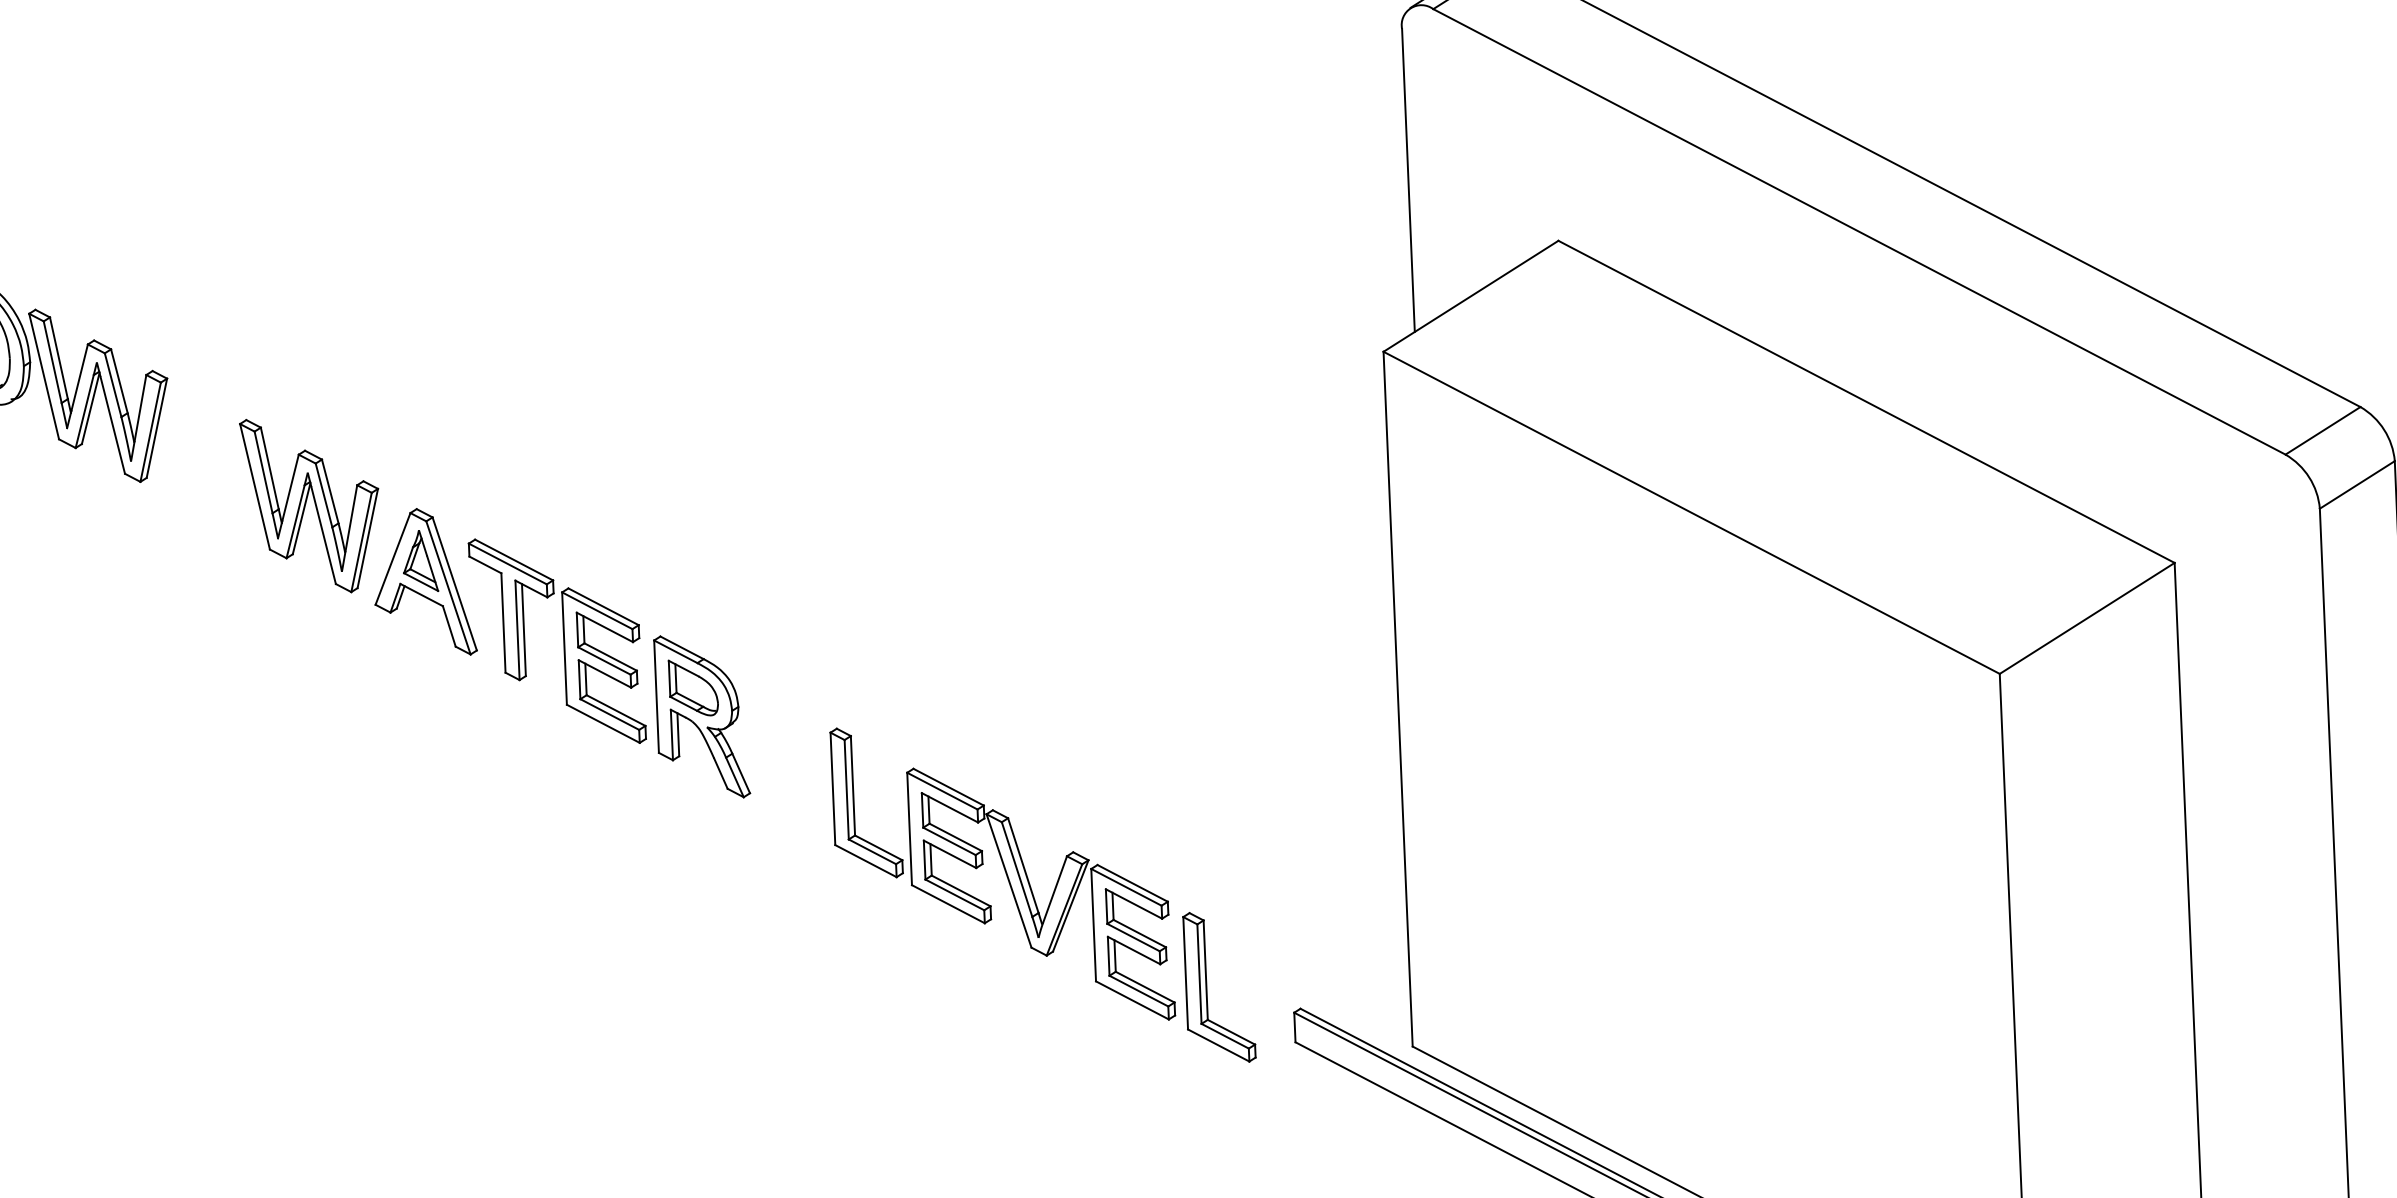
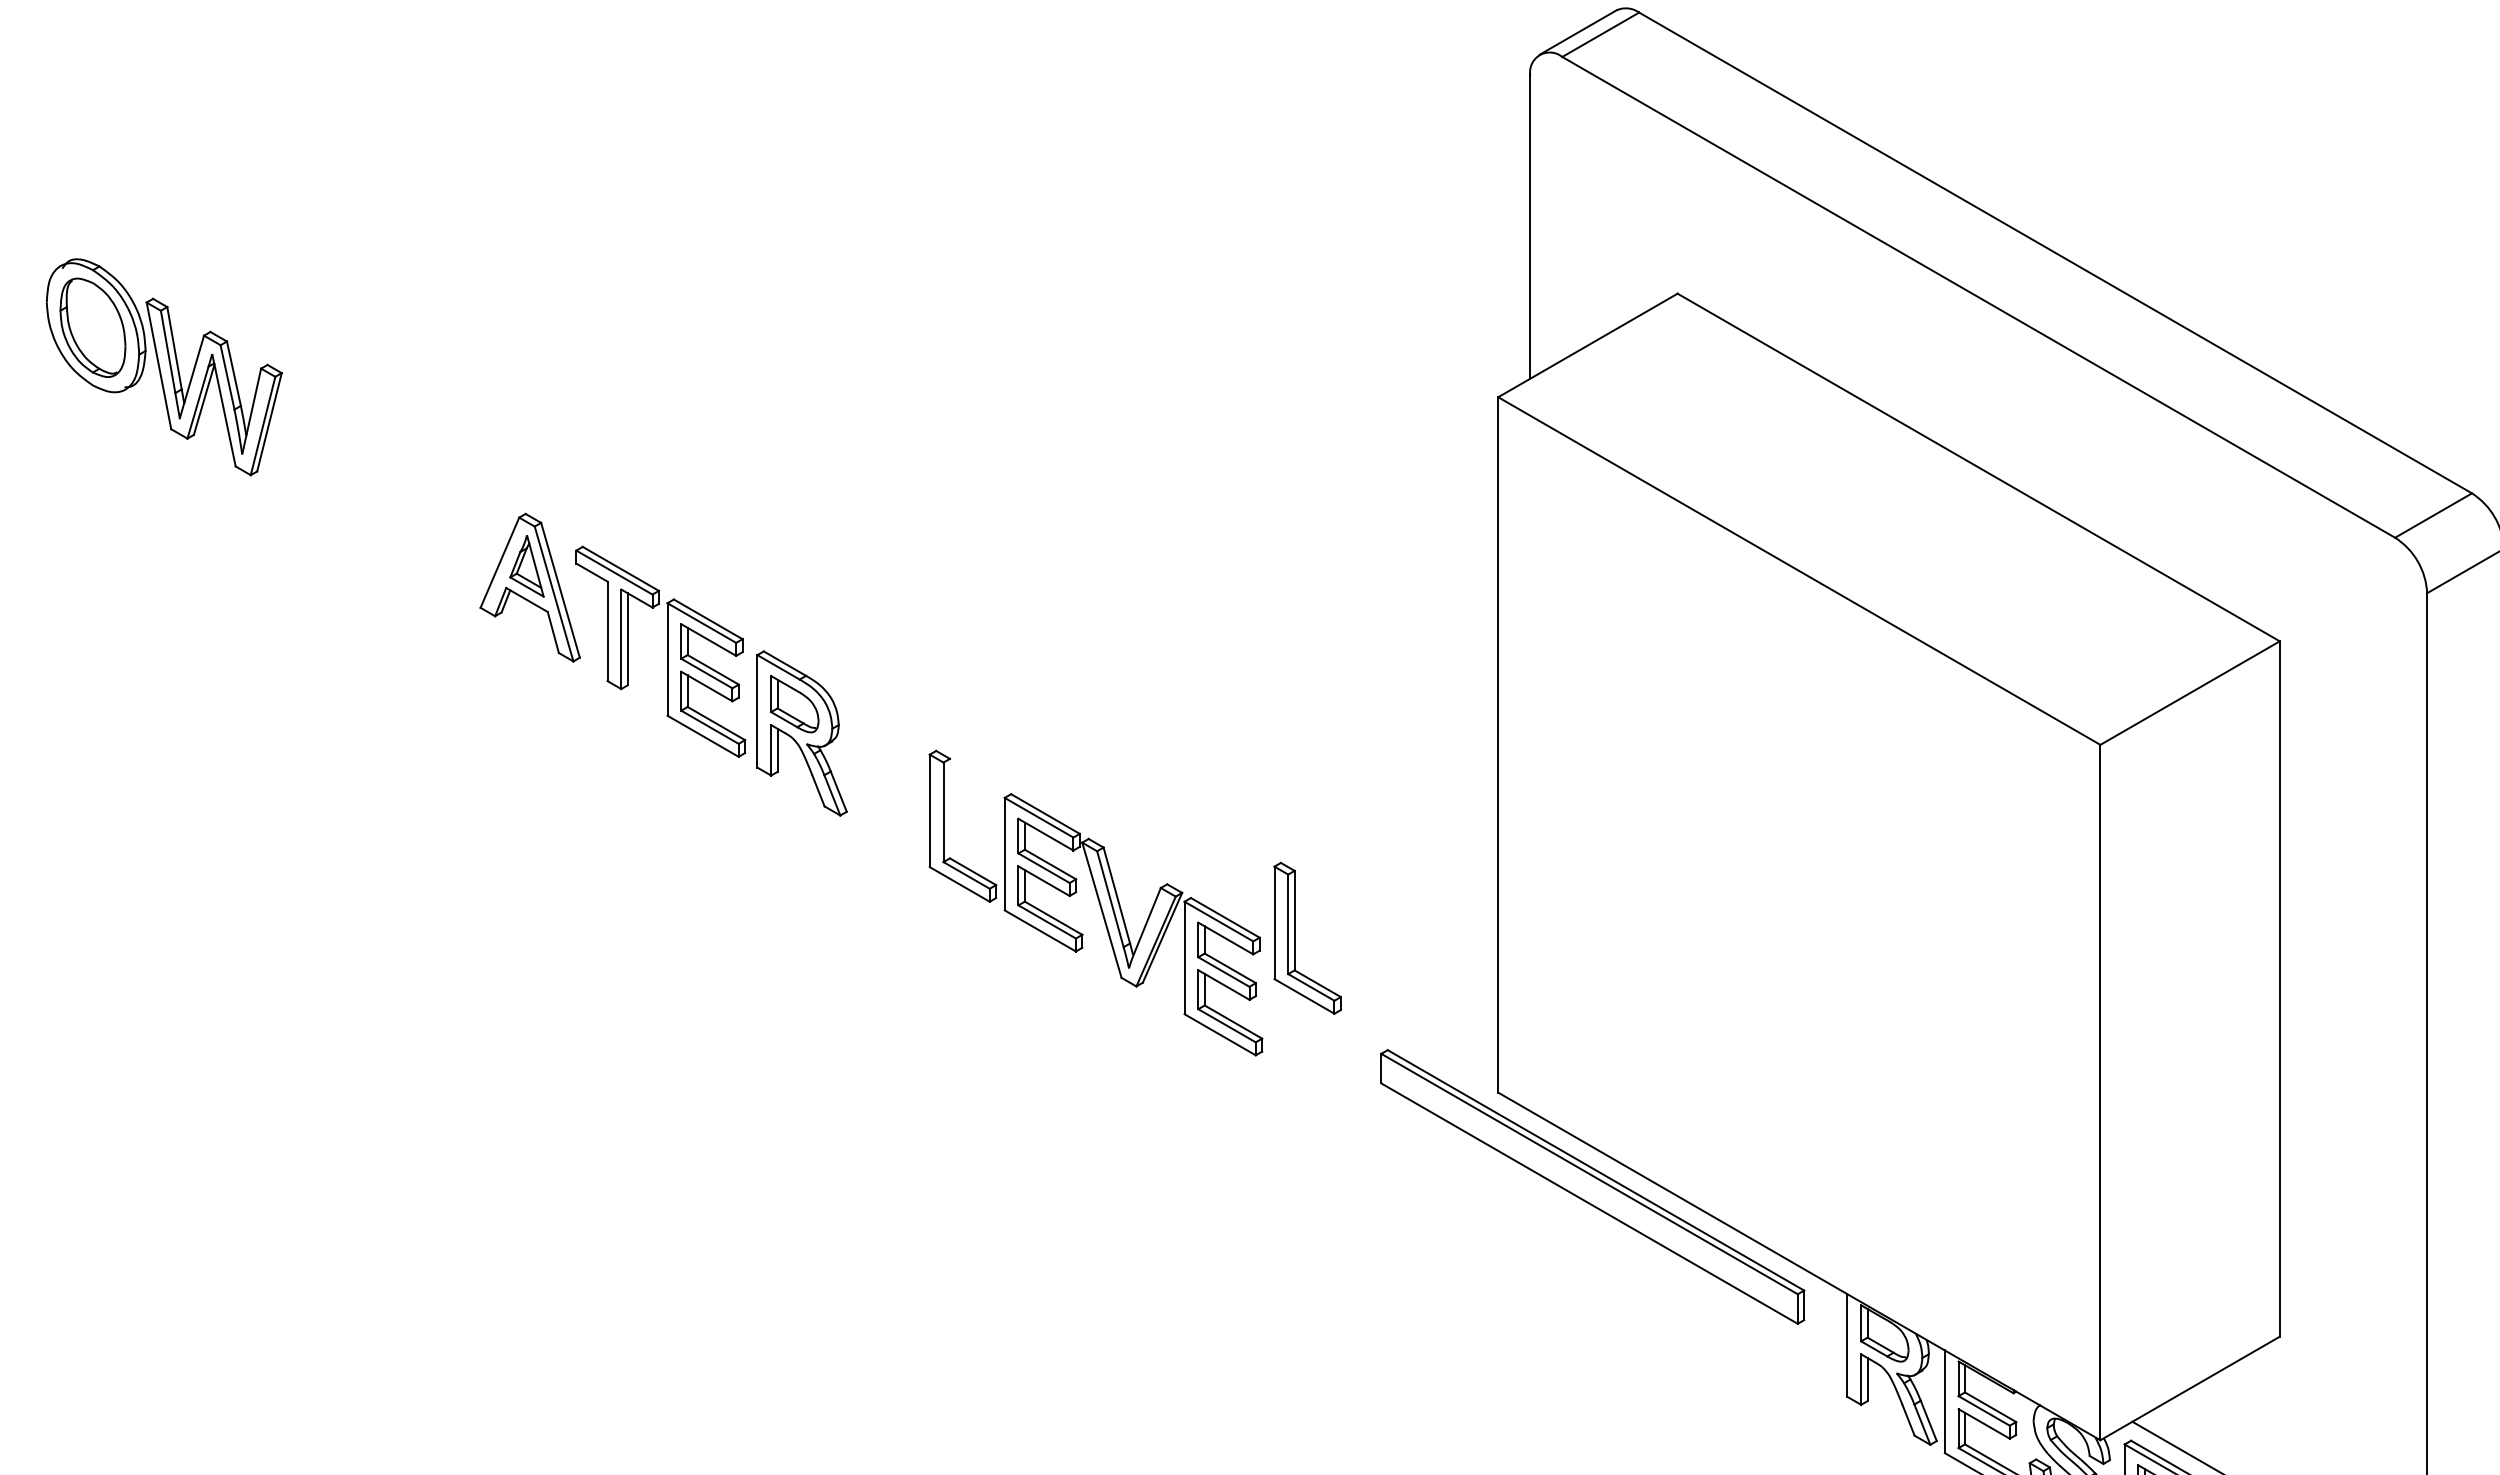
part: (310, 505) -> (419, 505), removed
line: (852, 785) -> (949, 808), removed
part: (1207, 986) -> (1295, 937), moved

